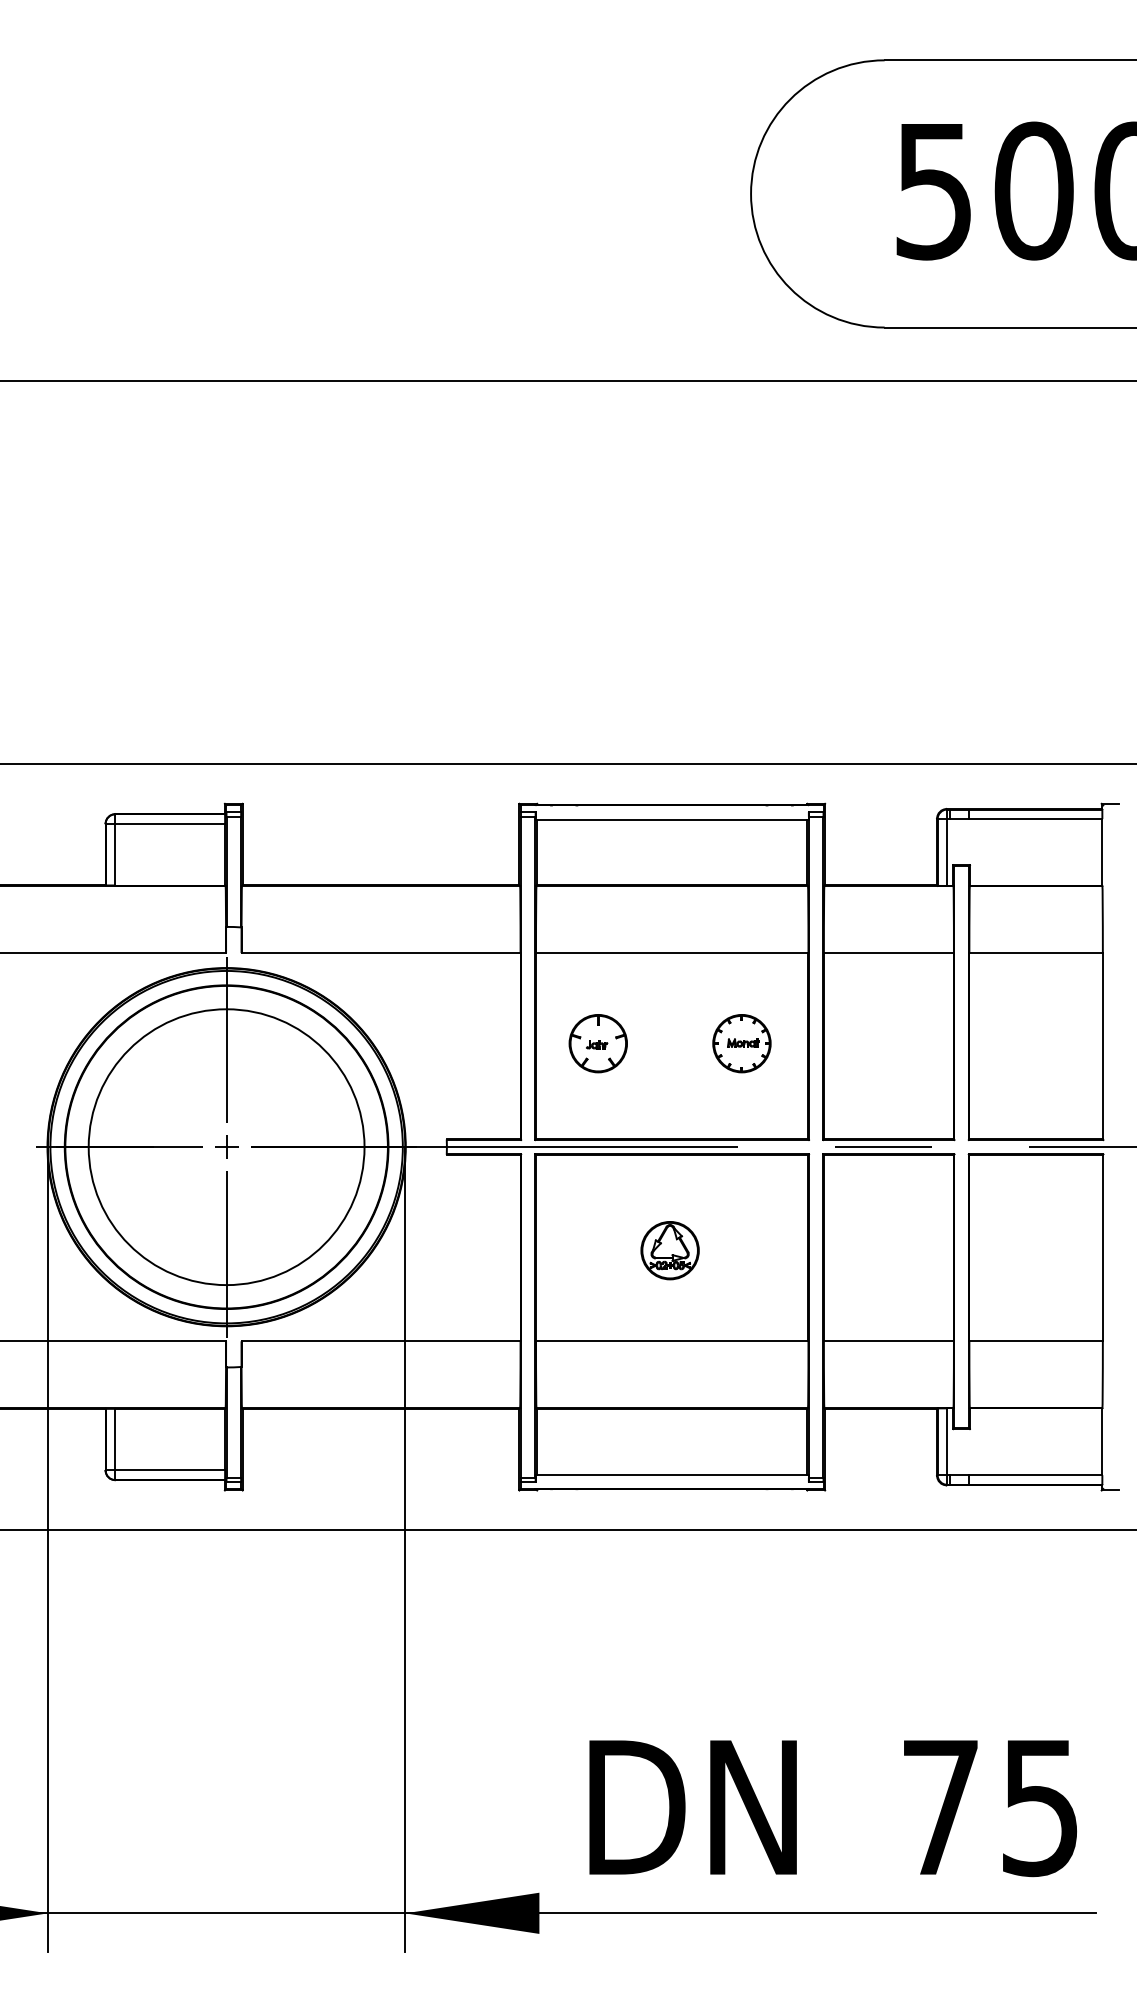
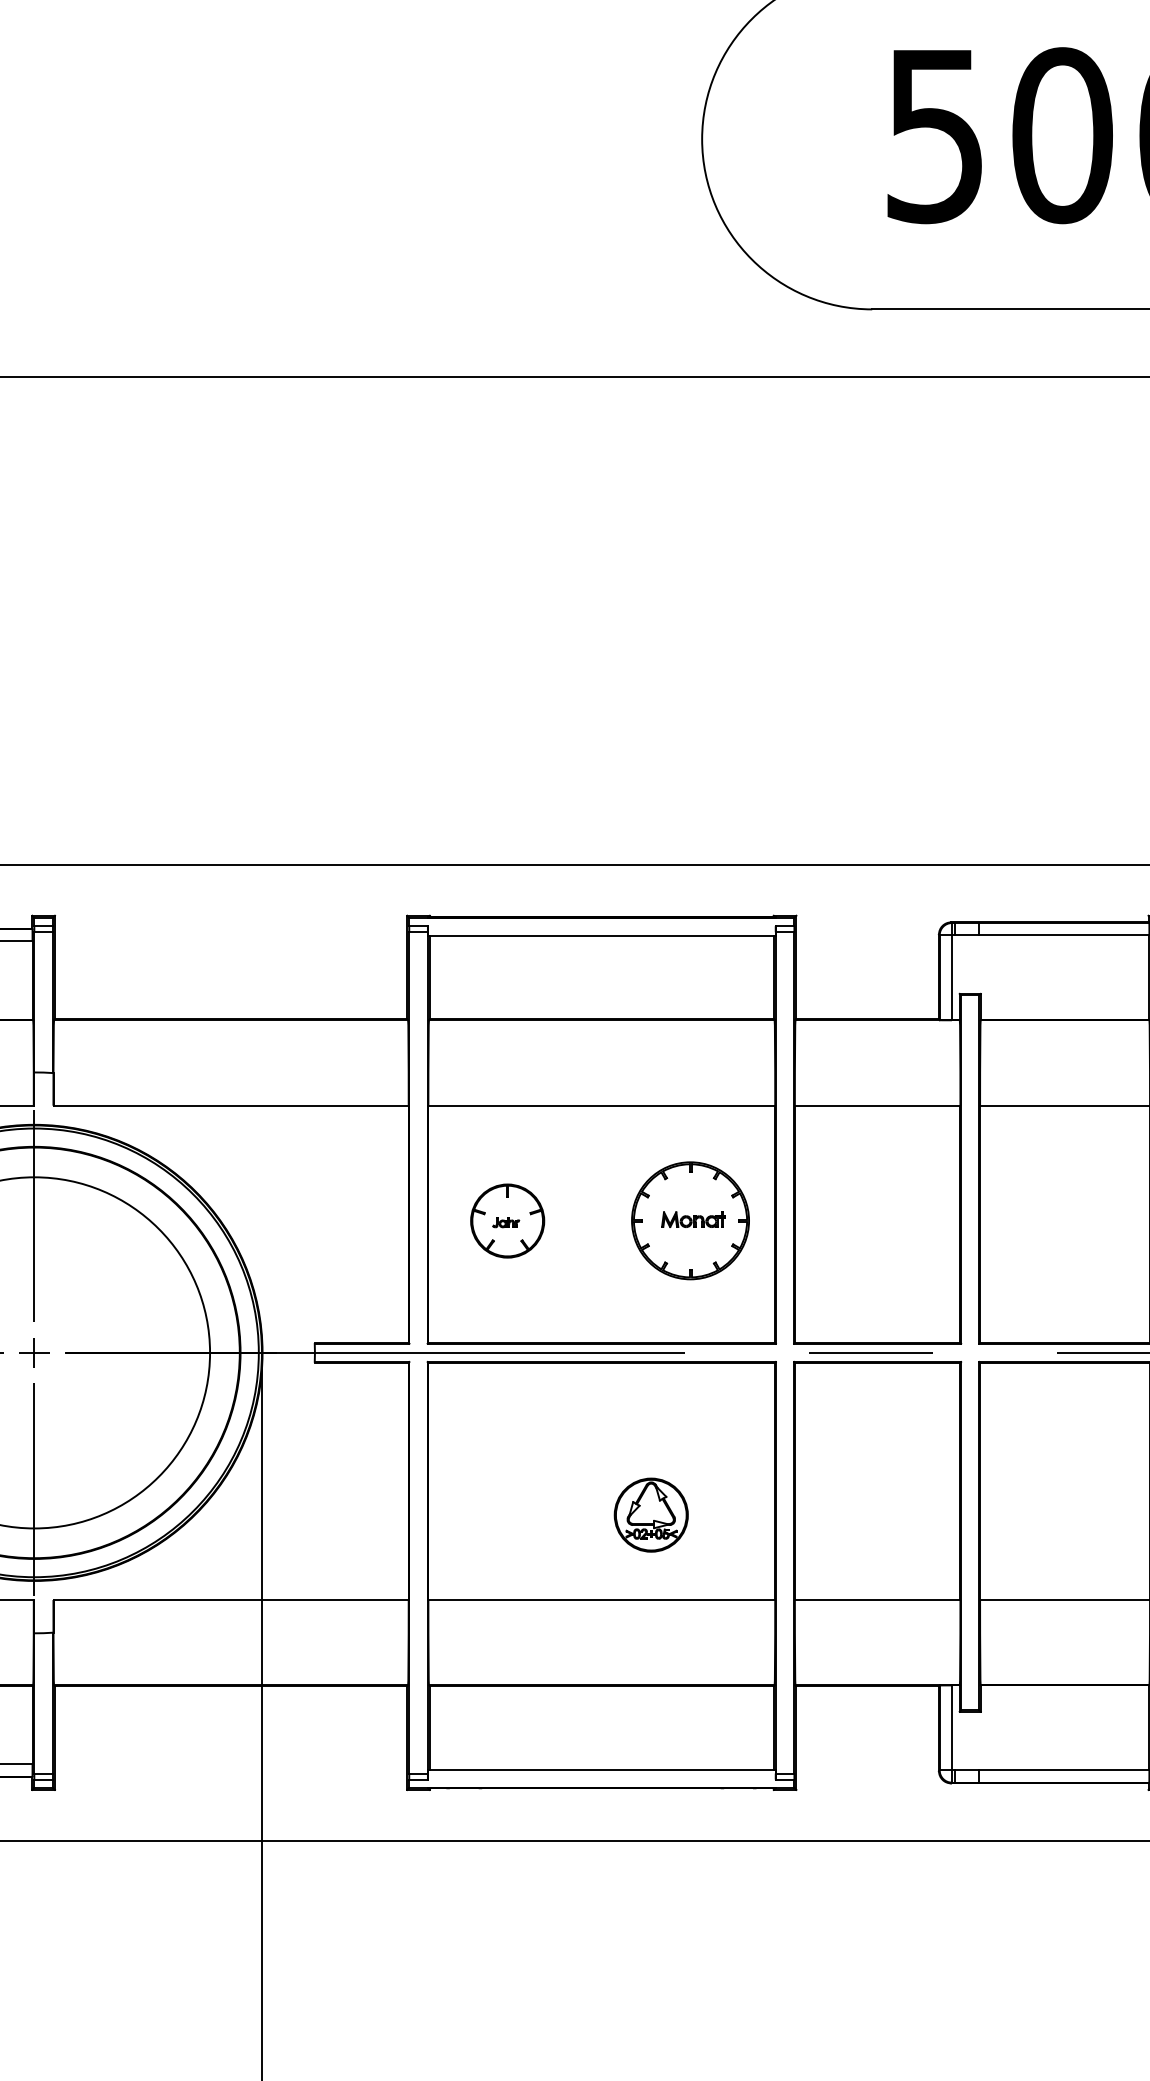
part: (741, 1043) -> (689, 1220), size x1.6
part: (669, 1250) -> (650, 1514), moved

